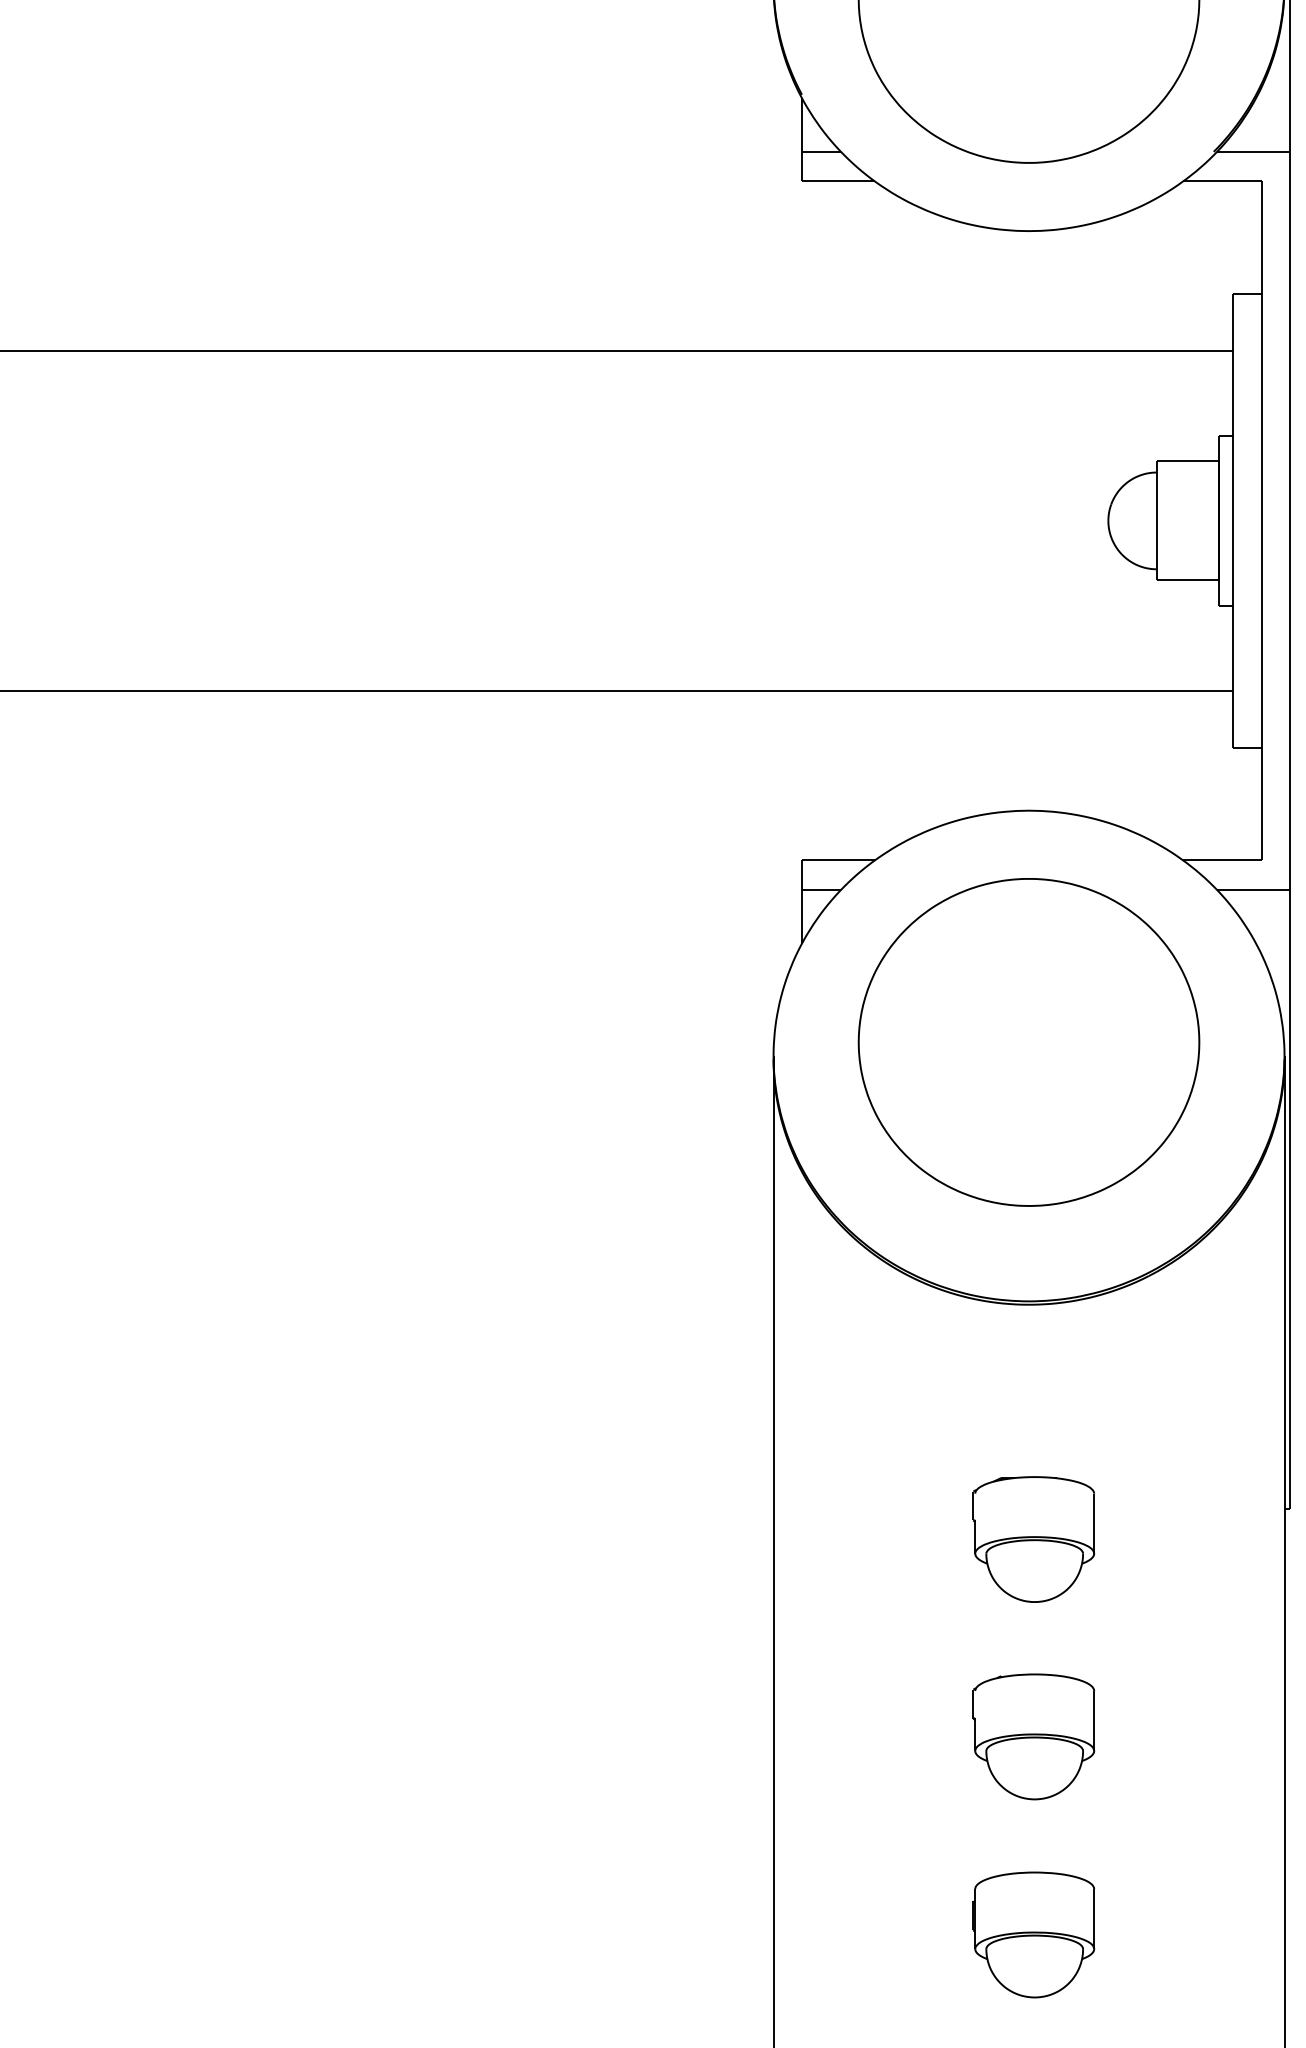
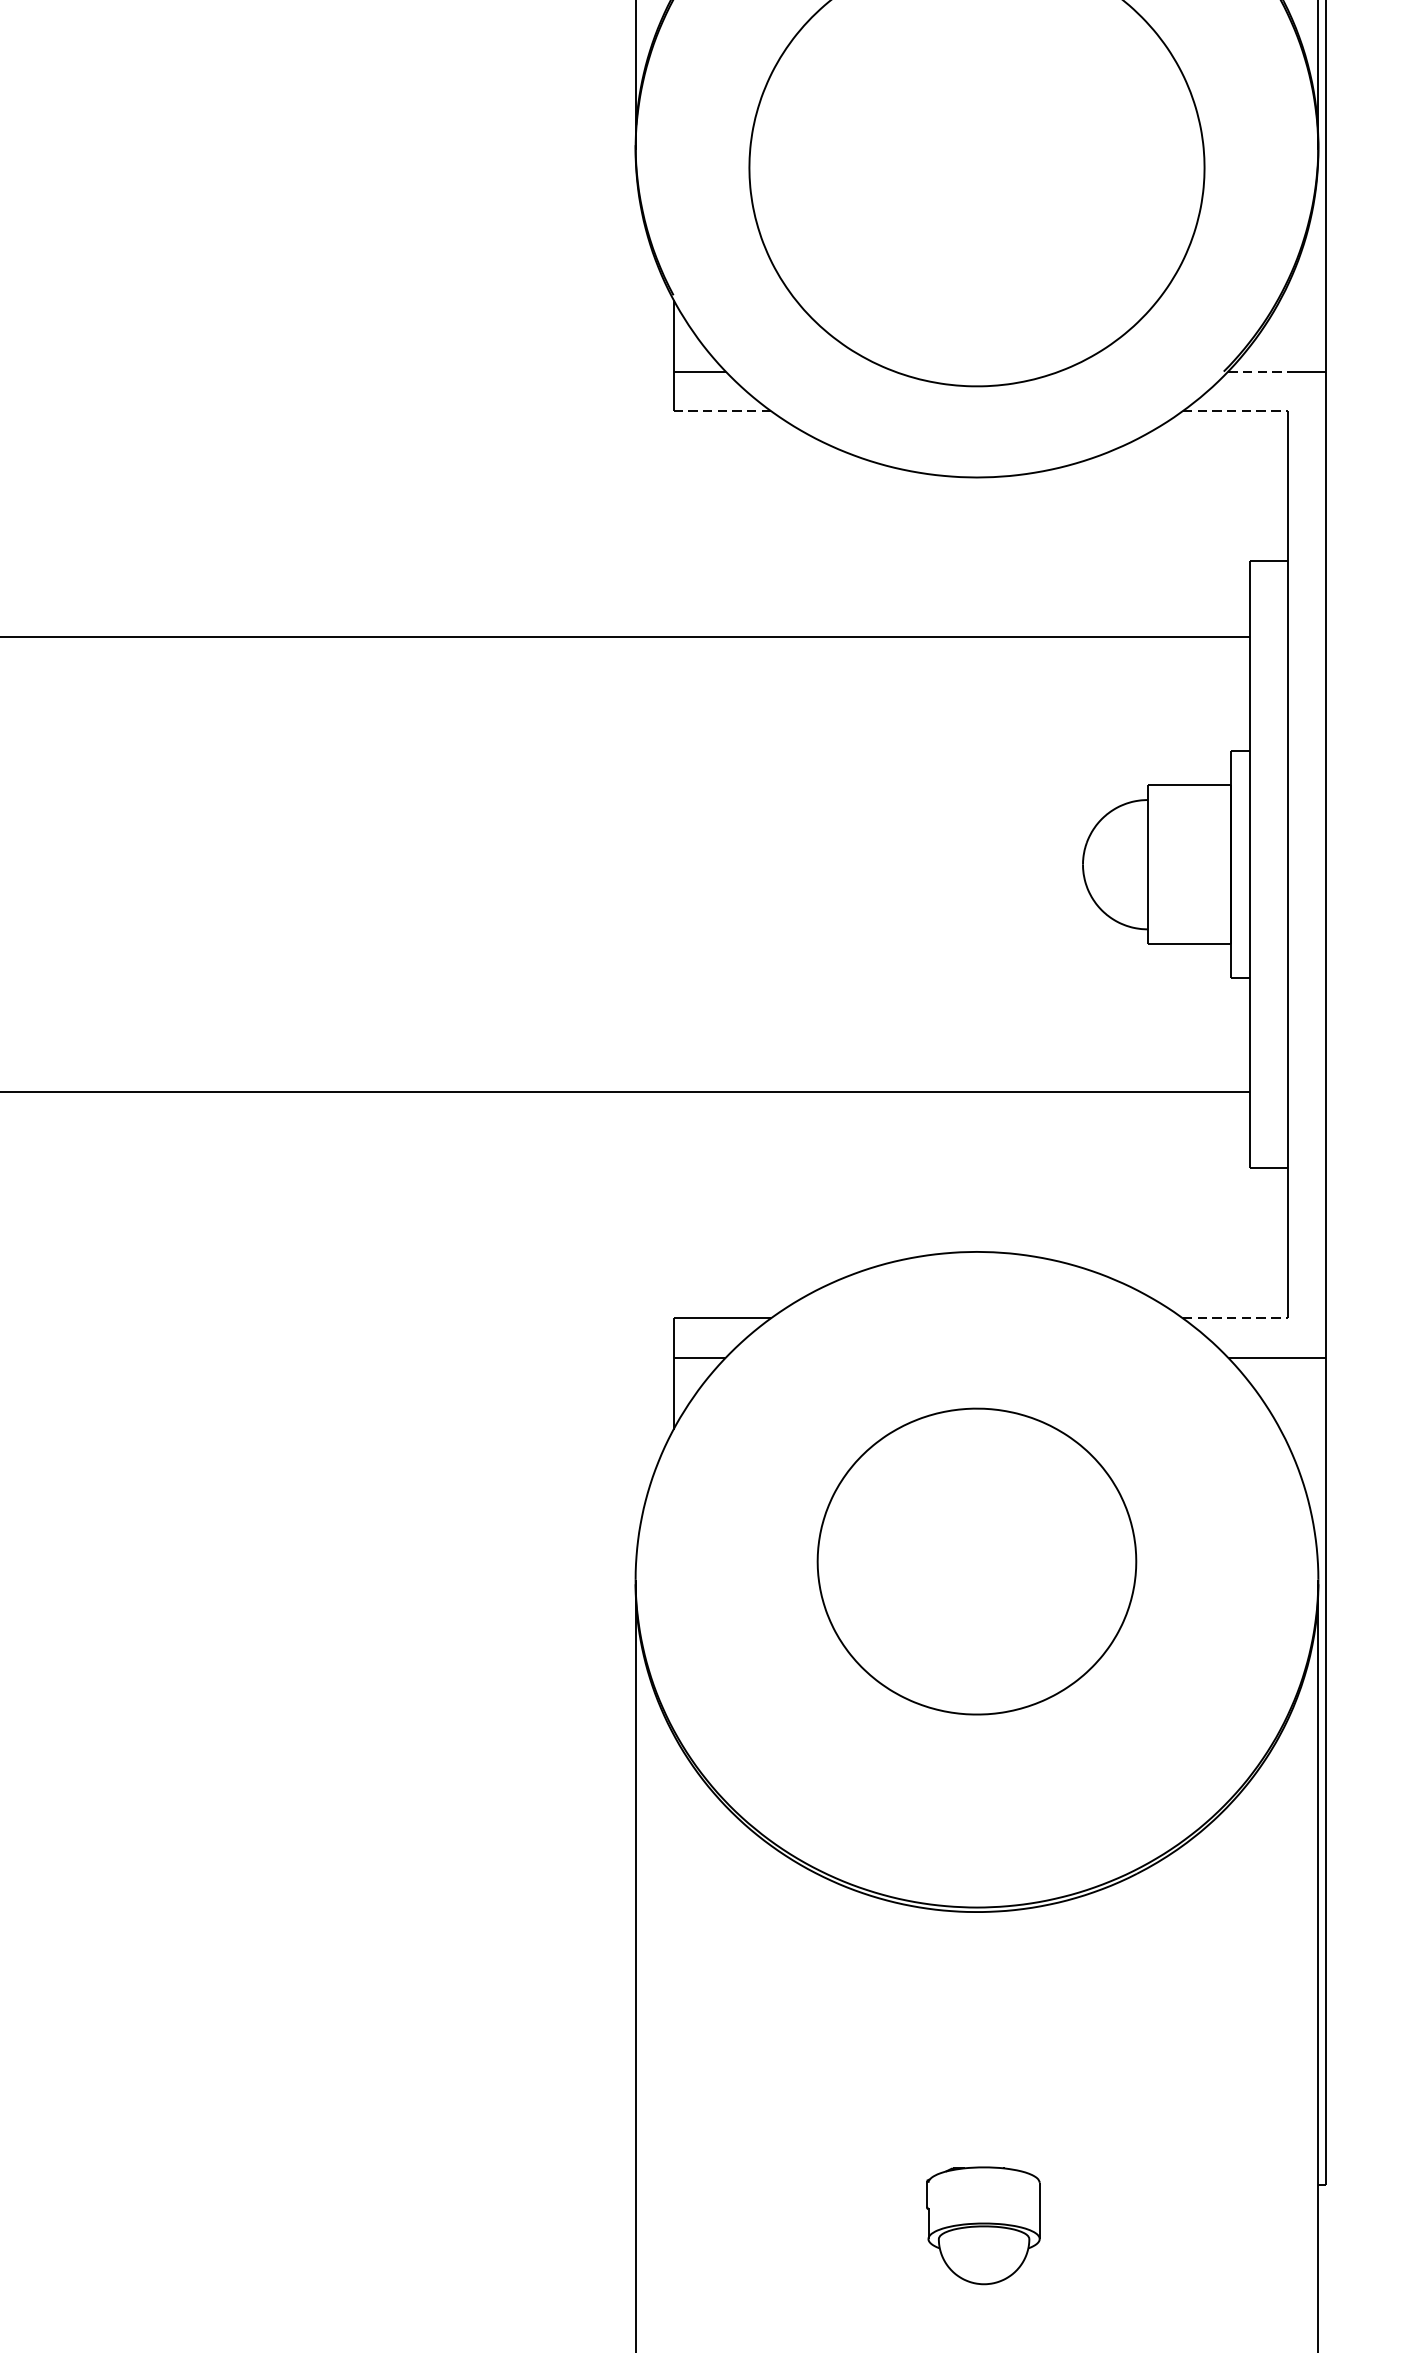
line: (1239, 151) -> (1258, 371), solid -> dashed
line: (838, 181) -> (722, 411), solid -> dashed
line: (1222, 181) -> (1235, 411), solid -> dashed
line: (1222, 860) -> (1235, 1318), solid -> dashed
part: (1028, 1042) -> (976, 1561), size x0.7
part: (1033, 1539) -> (982, 2225), size x0.7

